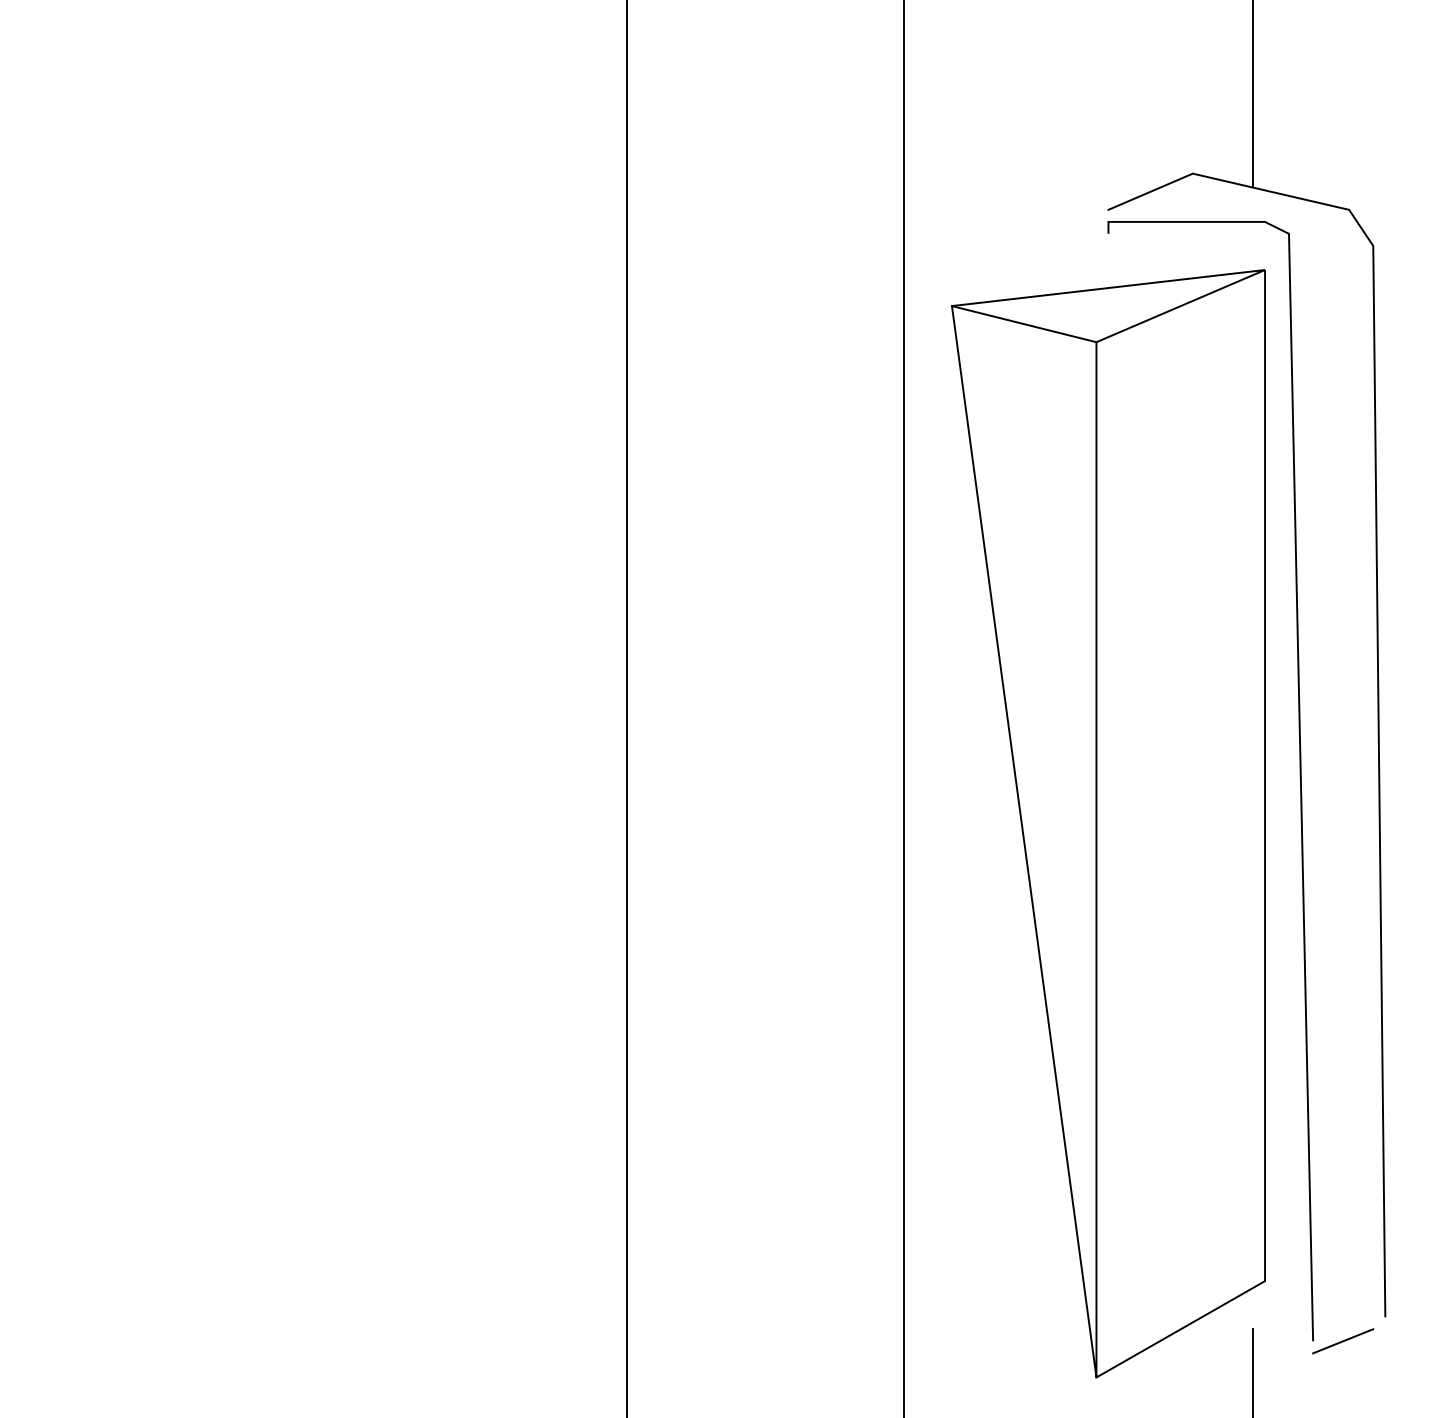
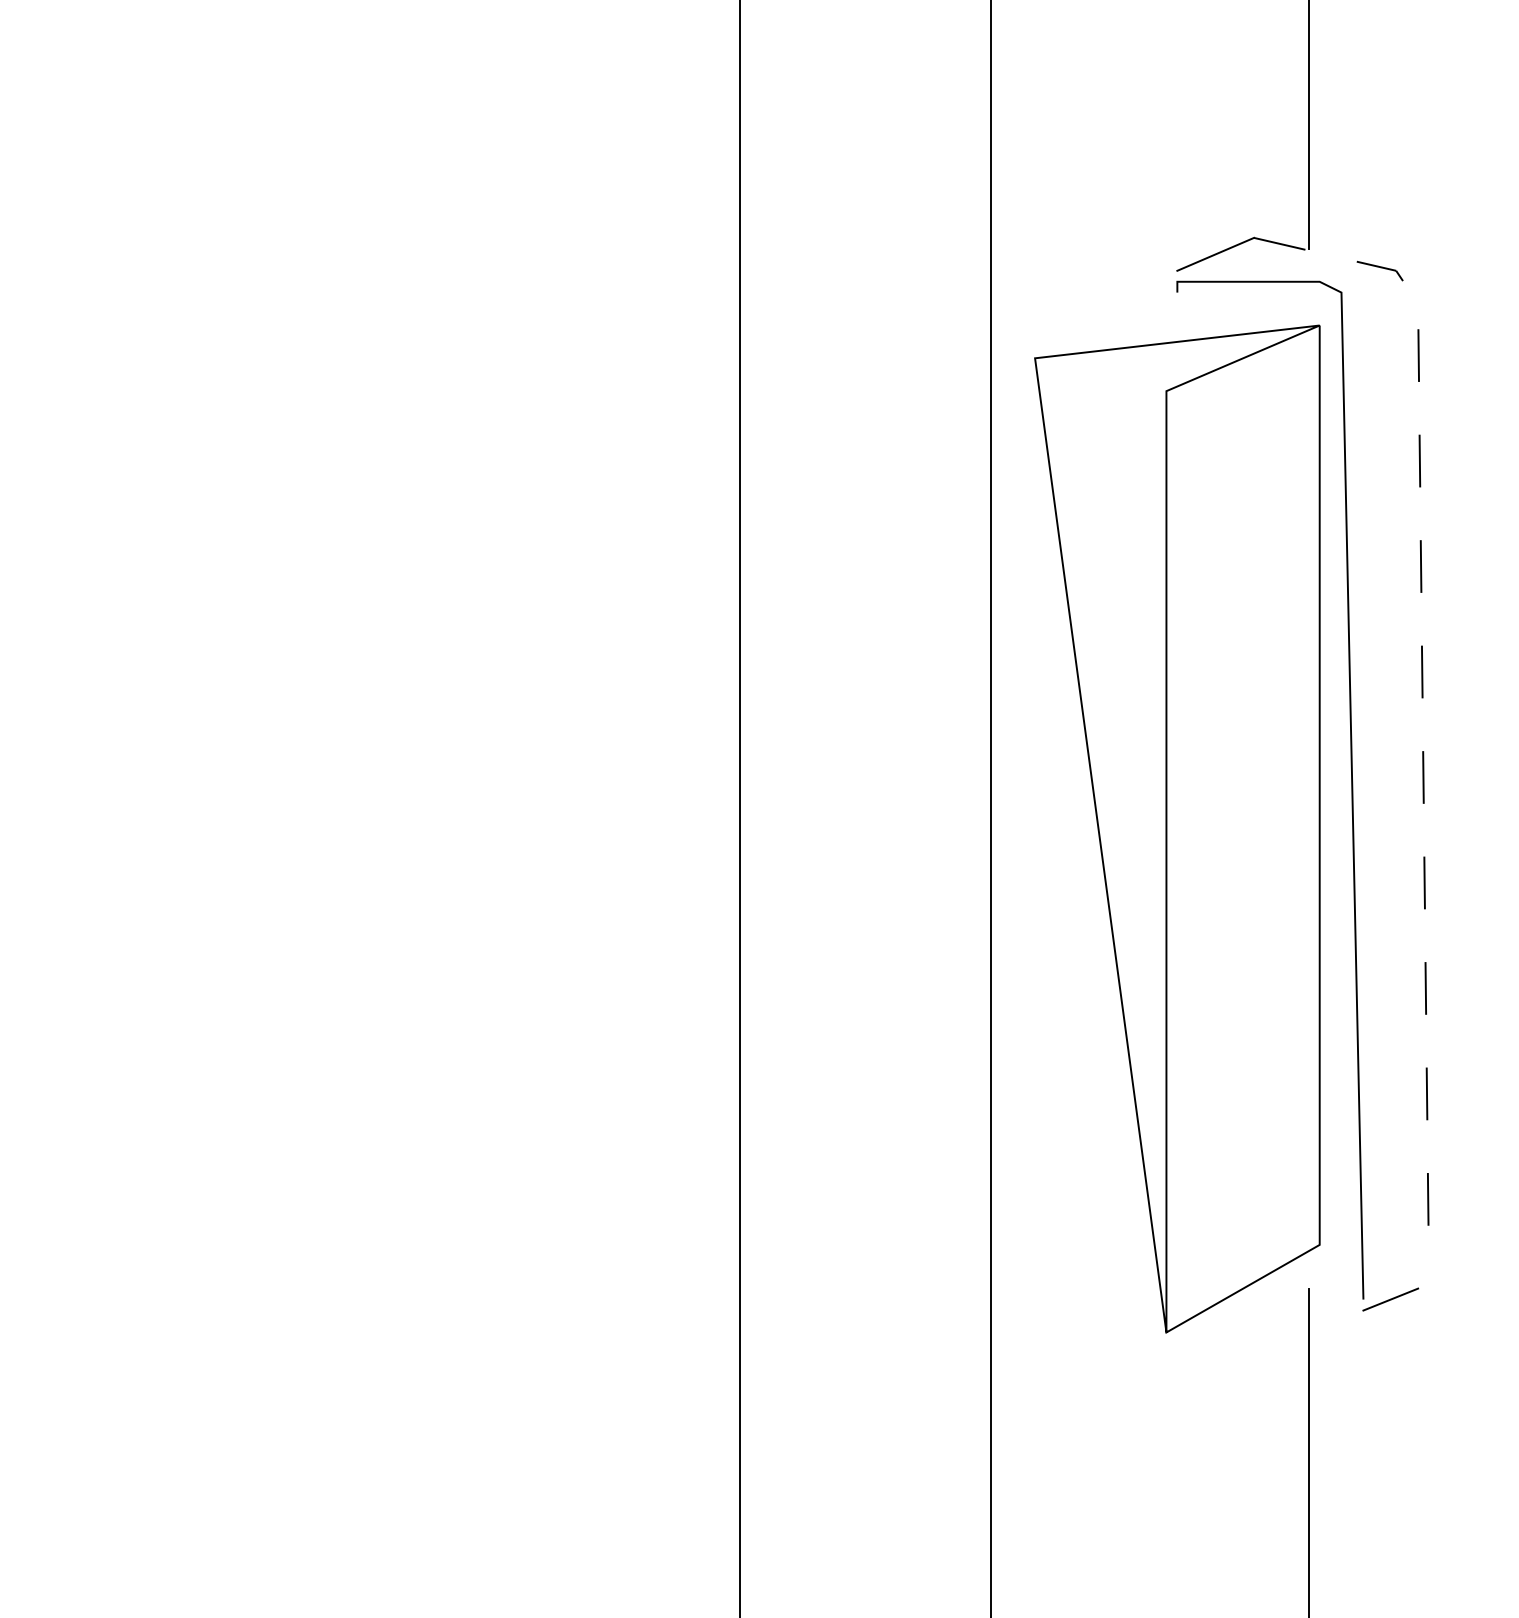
line: (1023, 323) -> (1100, 374), removed
line: (1378, 679) -> (1422, 697), solid -> dashed

